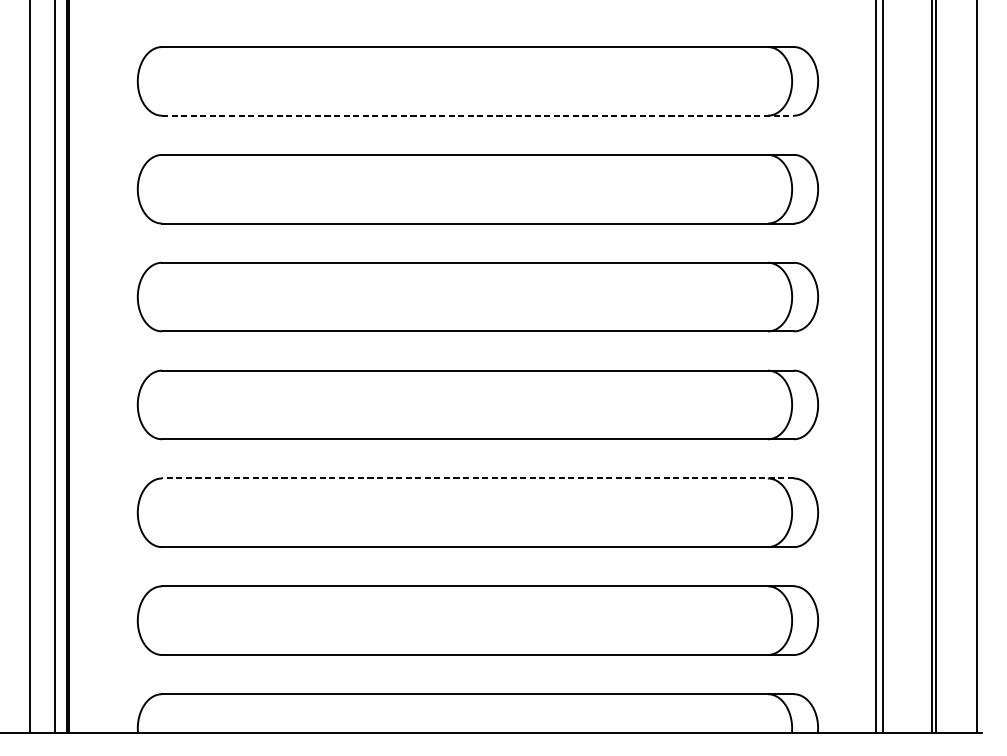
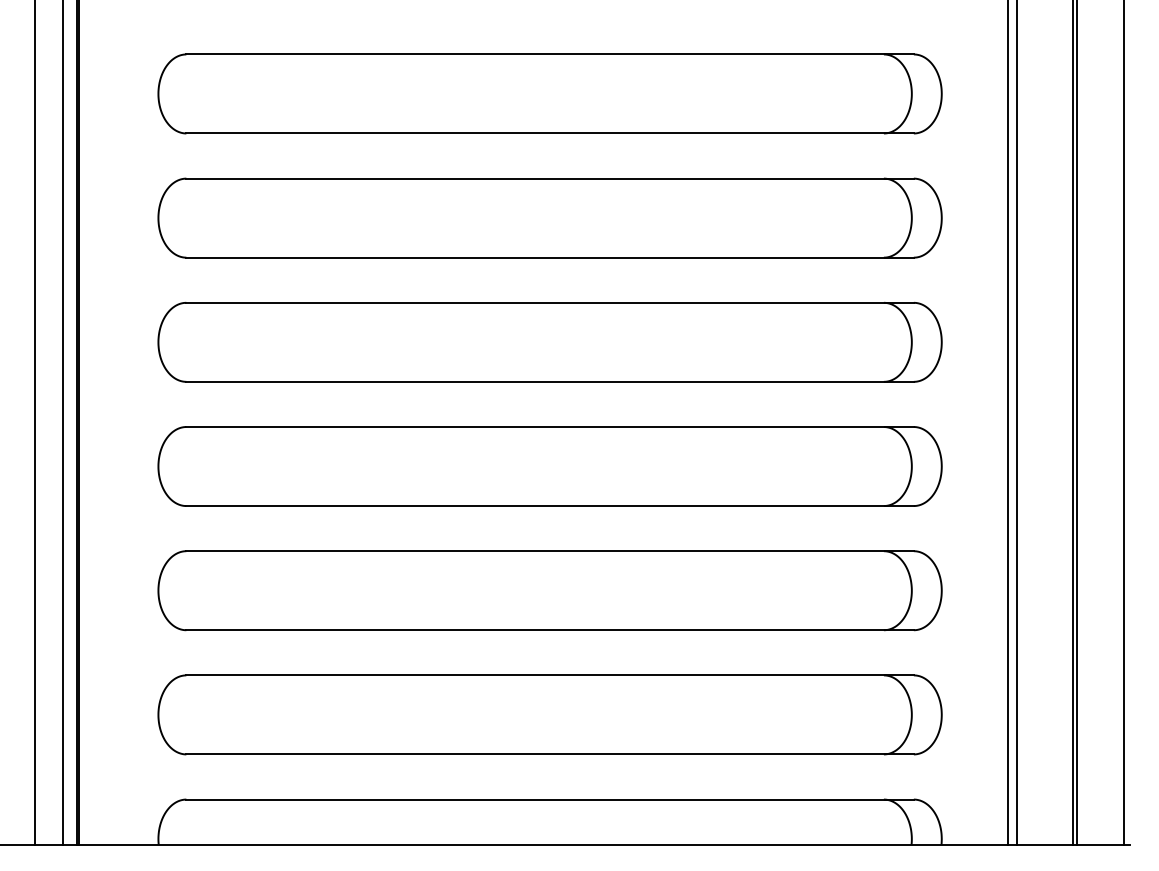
line: (478, 115) -> (550, 133), dashed -> solid
line: (478, 478) -> (550, 551), dashed -> solid

